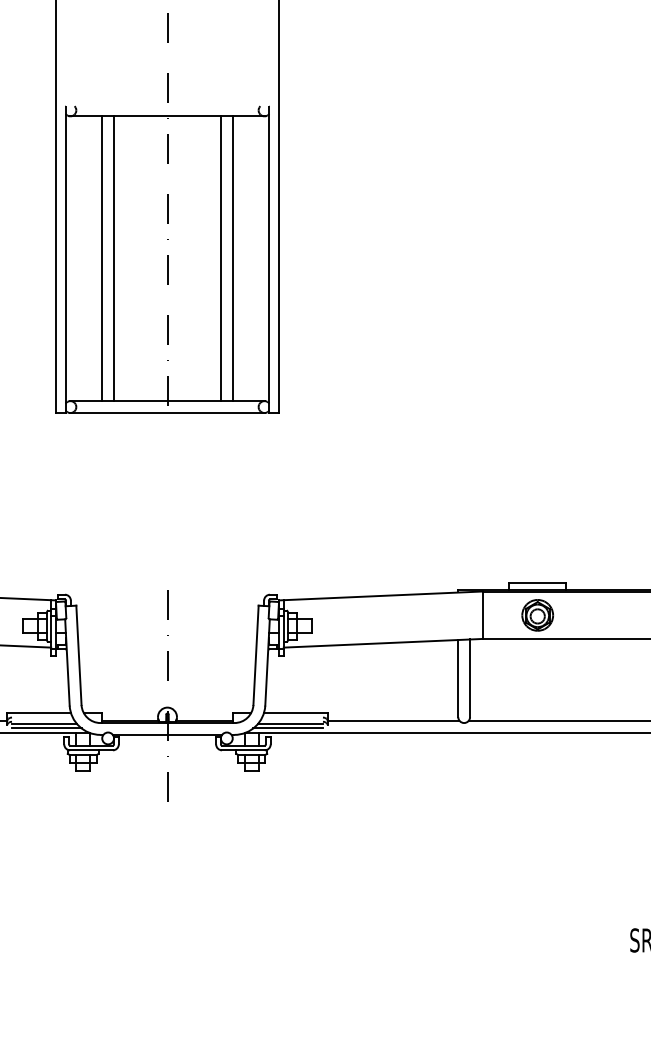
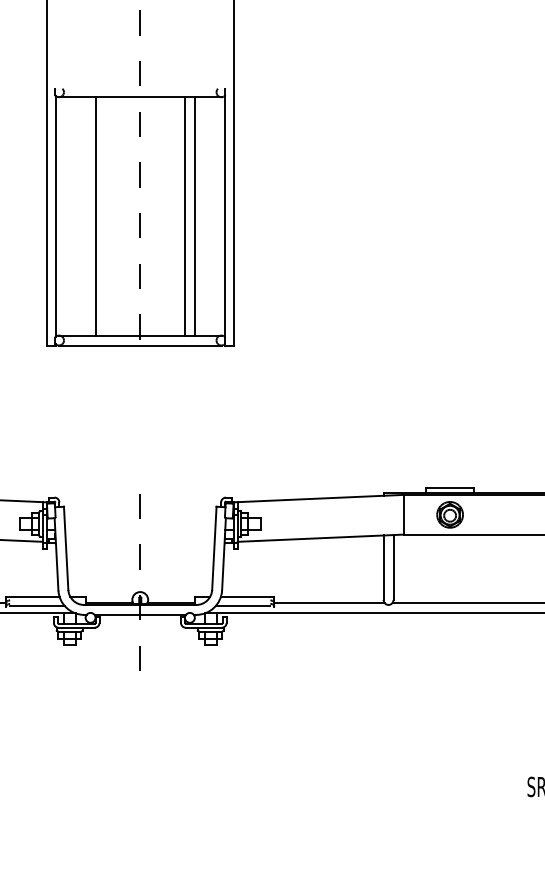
line: (102, 258) -> (85, 216), removed
line: (46, 728) -> (39, 609), removed
line: (287, 728) -> (240, 609), removed

